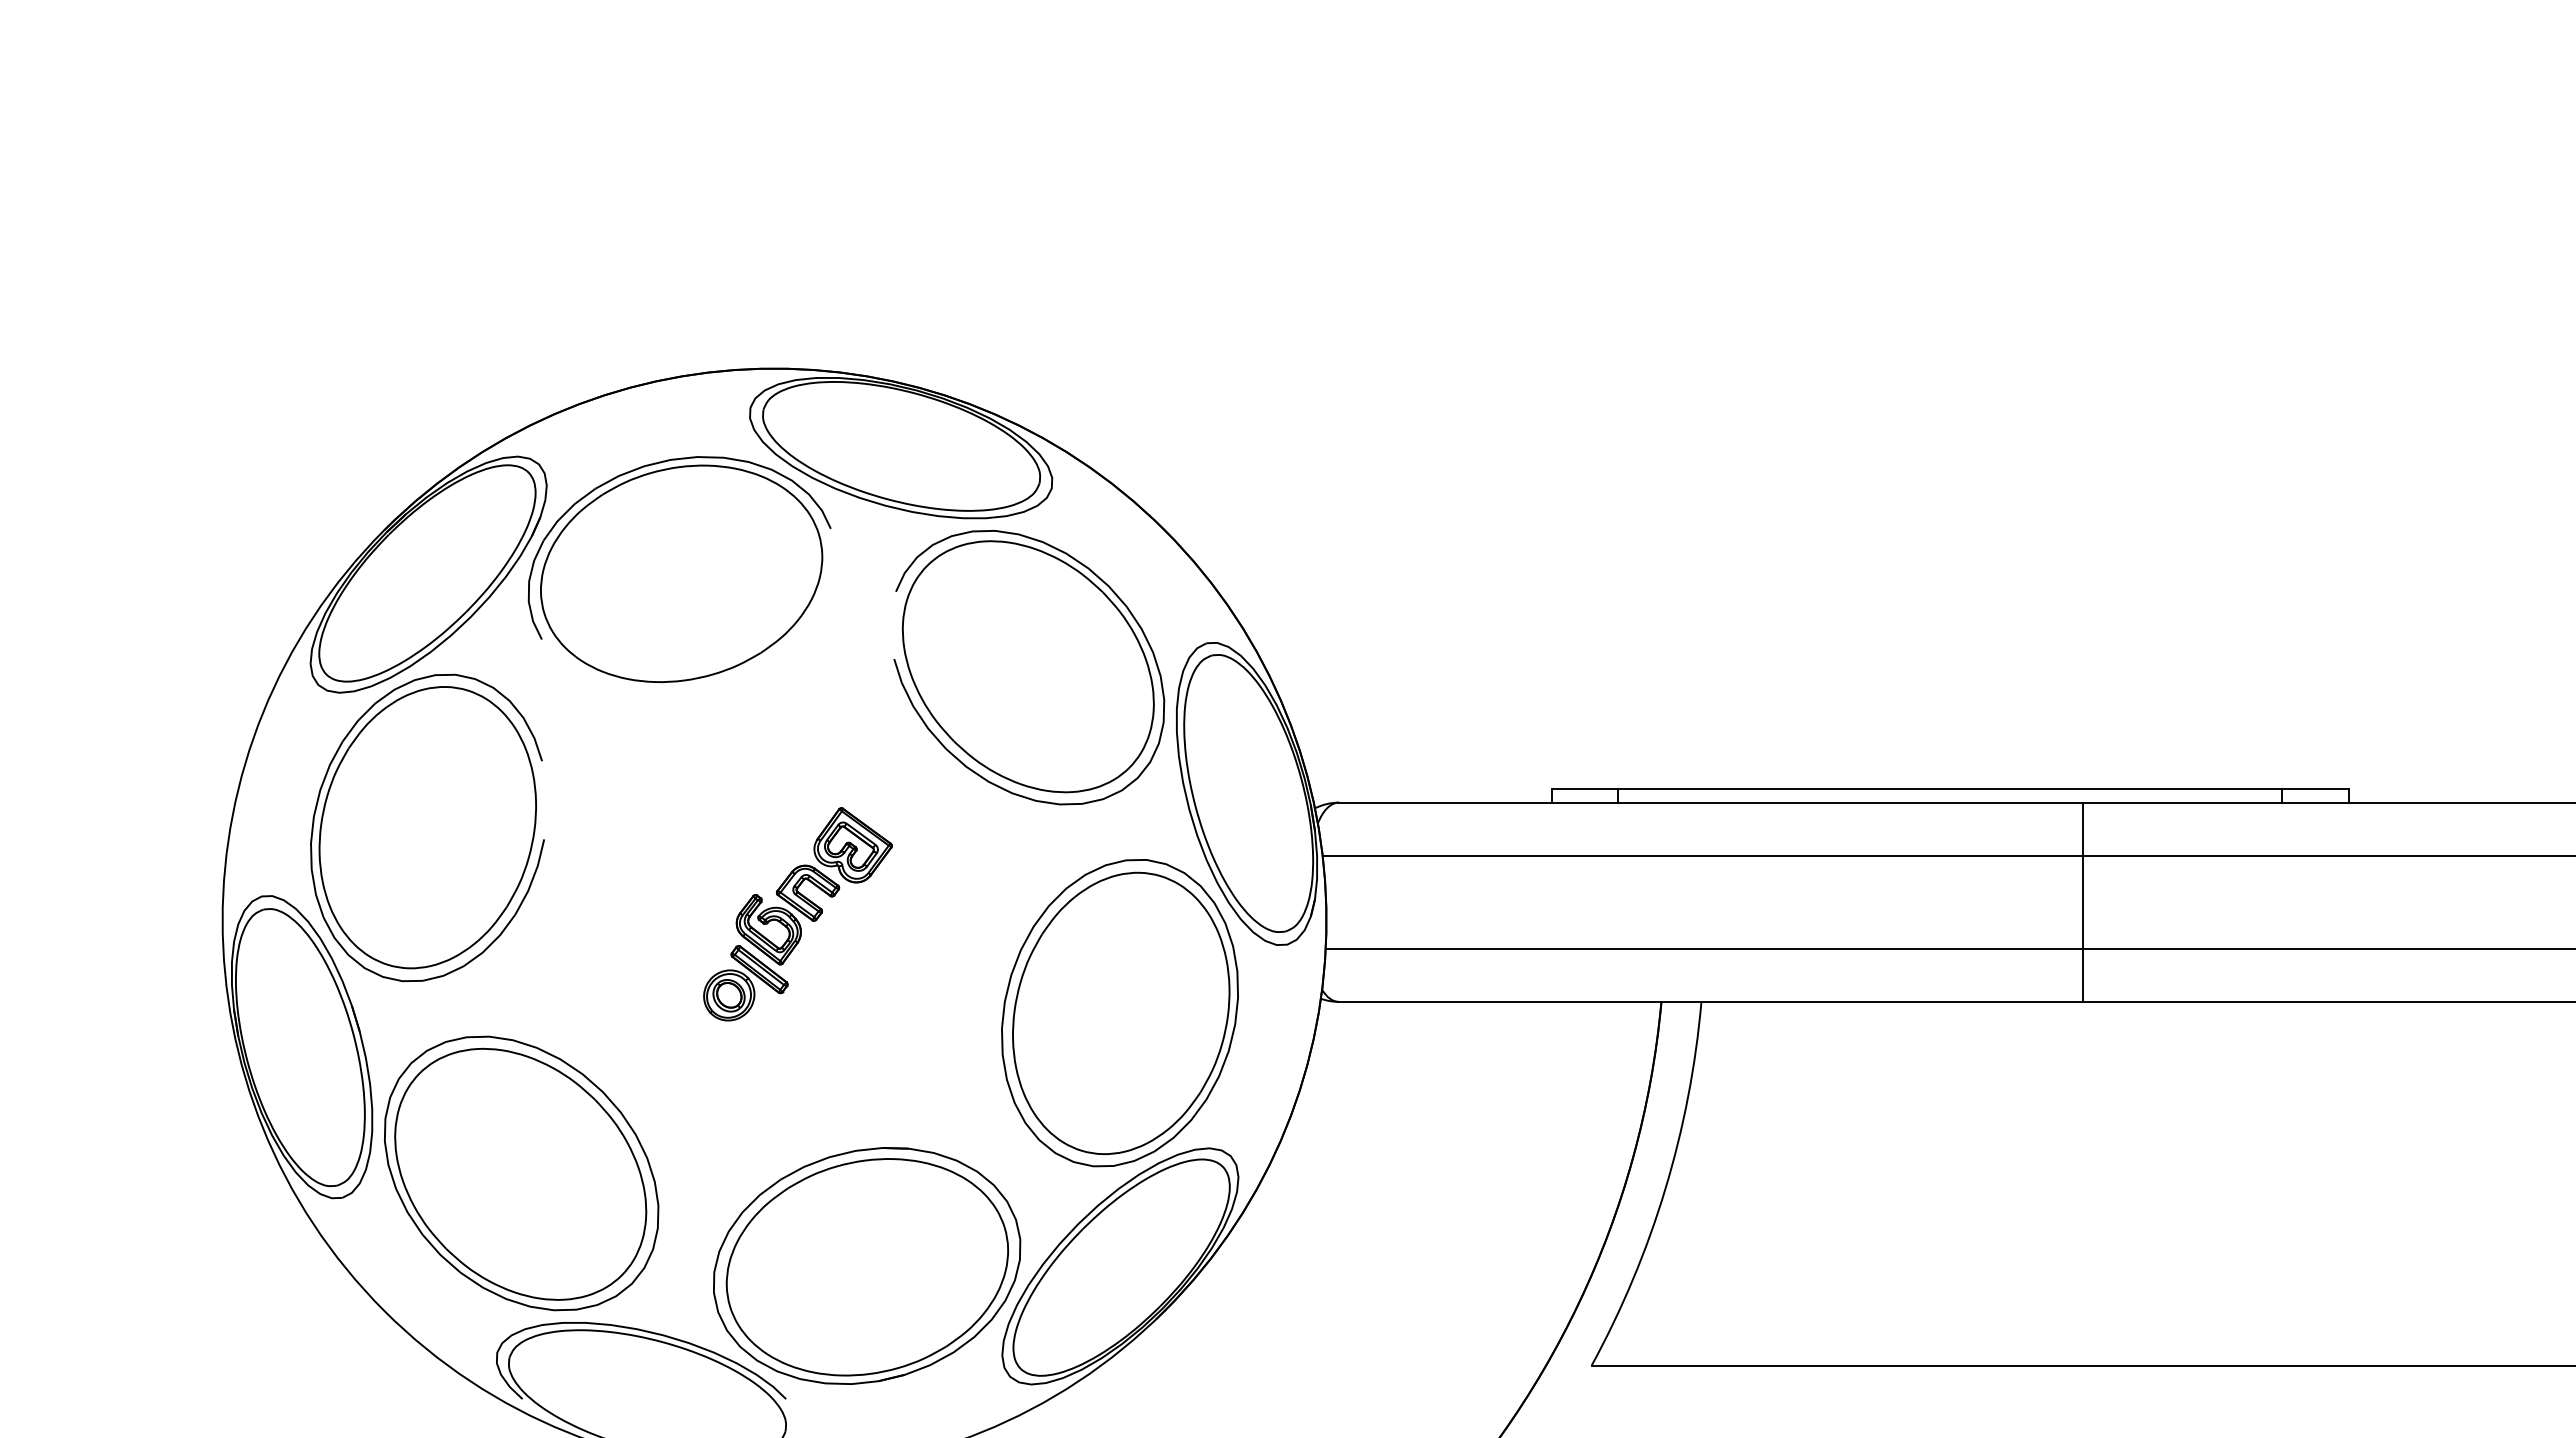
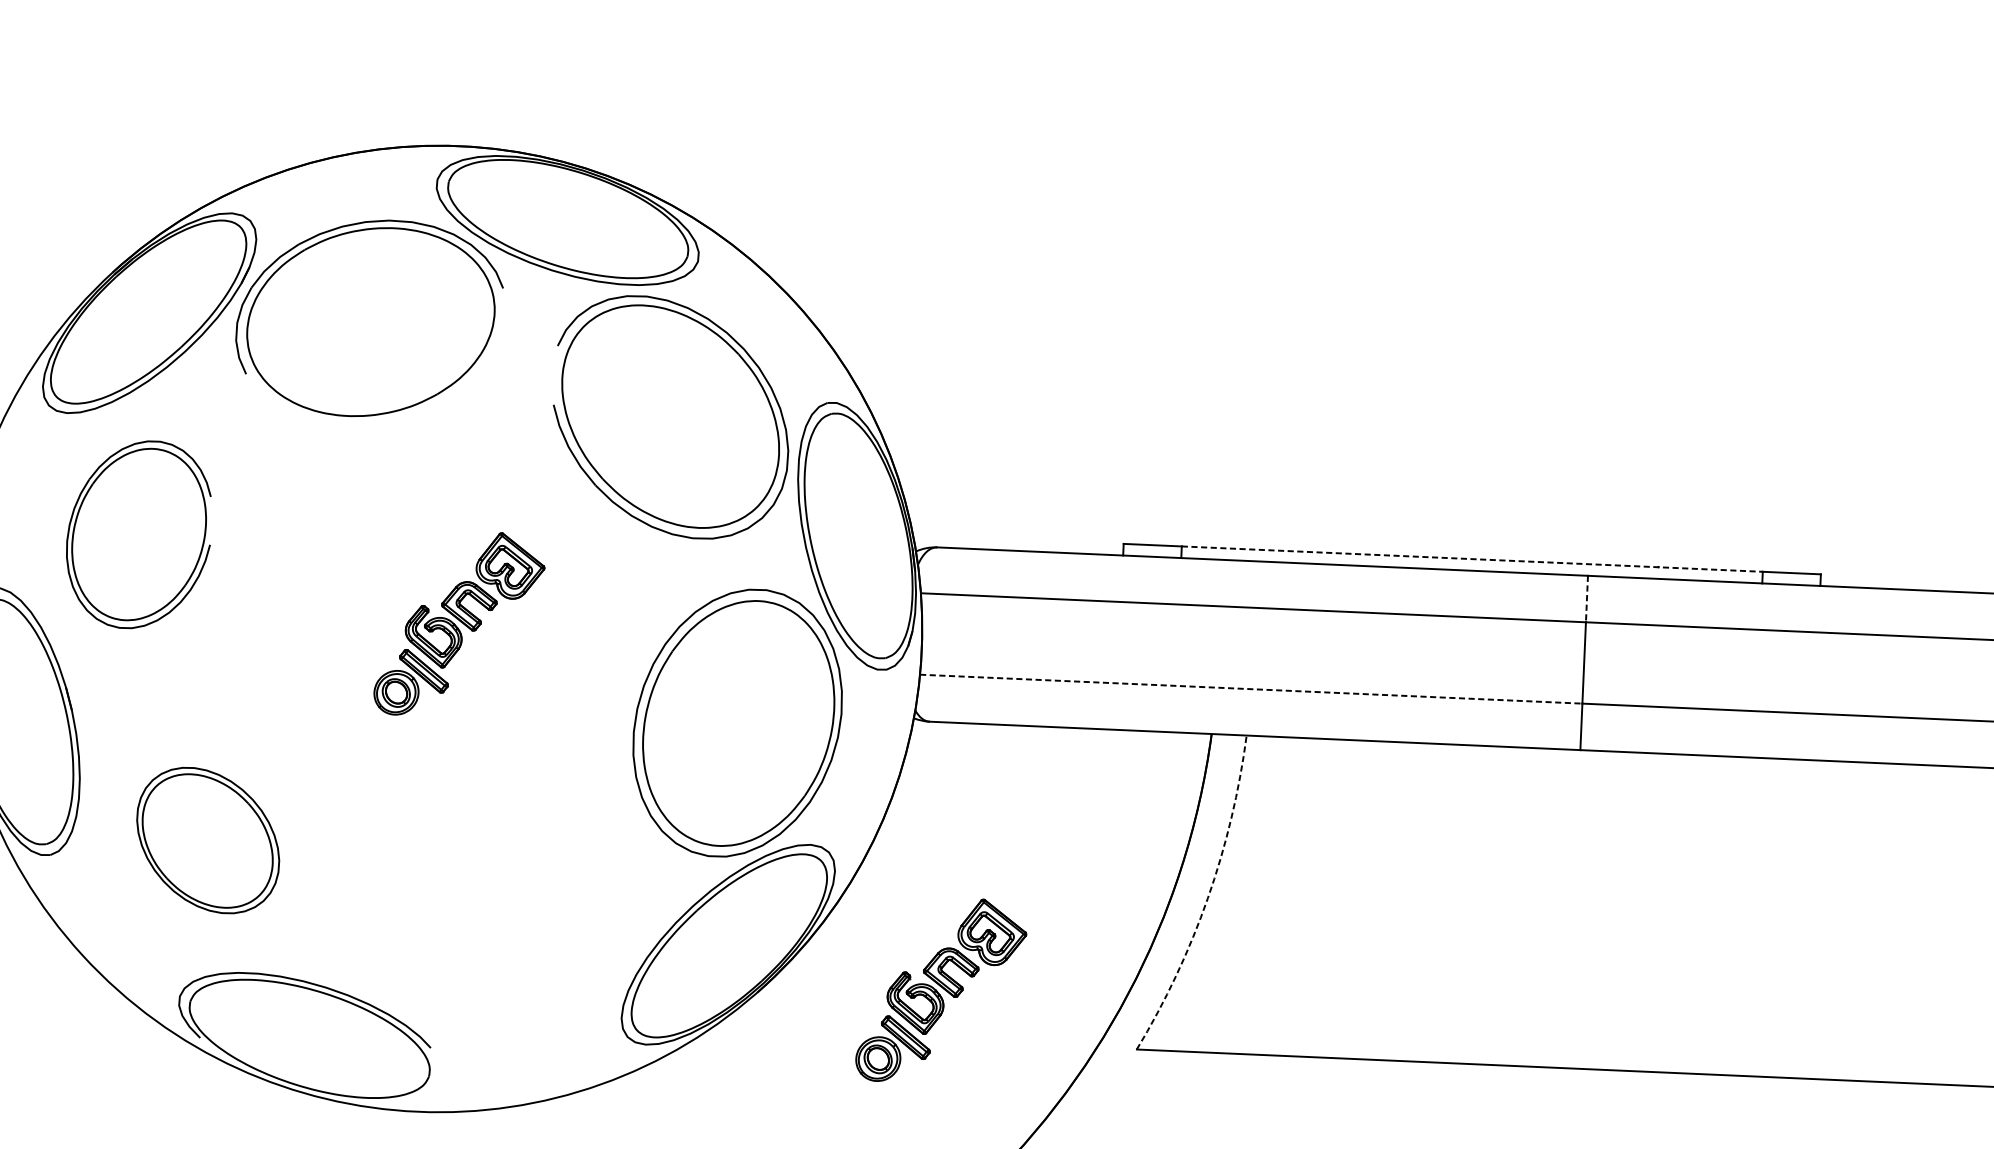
line: (1950, 789) -> (1472, 559), solid -> dashed
part: (427, 827) -> (138, 534), size x0.7
line: (2082, 829) -> (1586, 599), solid -> dashed
line: (1704, 948) -> (1251, 688), solid -> dashed
part: (521, 1173) -> (207, 840), size x0.6
arc: (1665, 1189) -> (1208, 898), solid -> dashed
part: (867, 1265) -> (507, 934), removed
part: (1365, 1308) -> (941, 990), added

